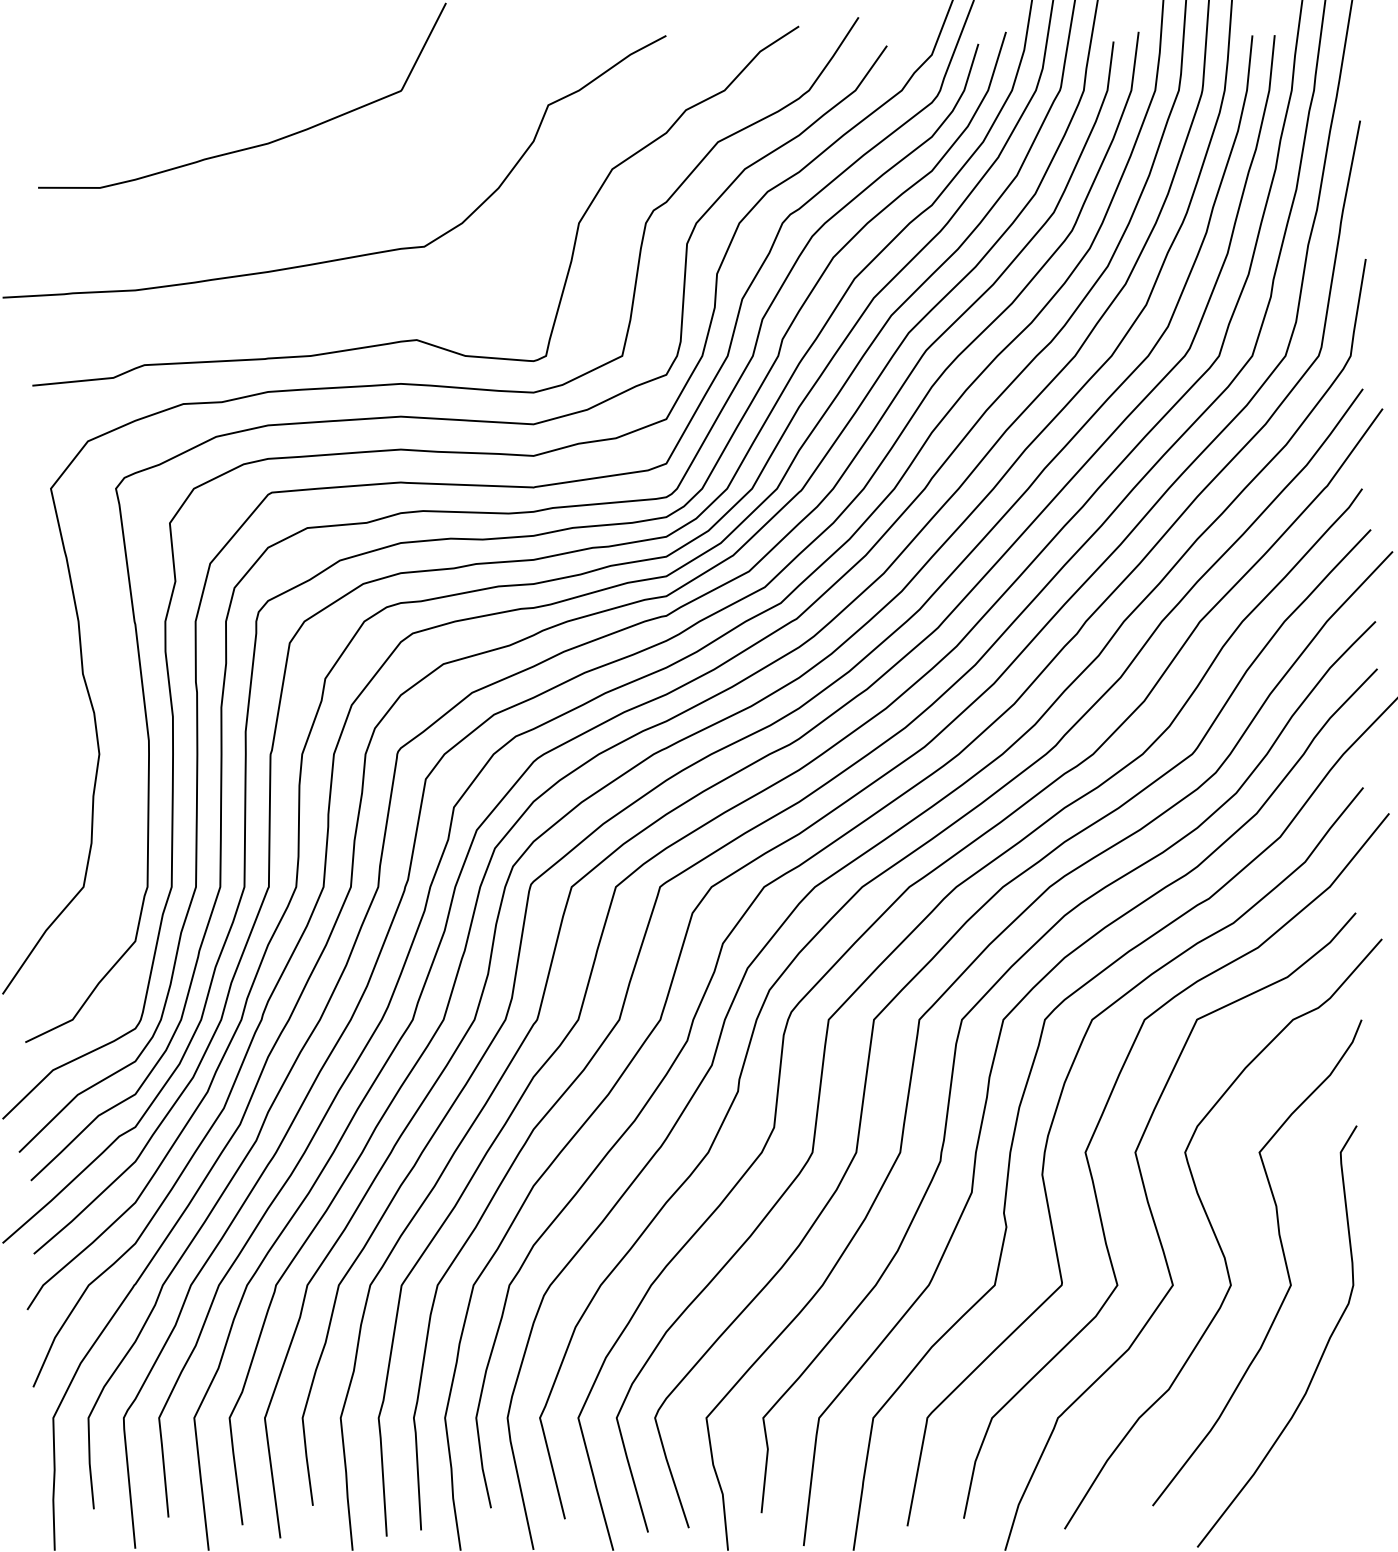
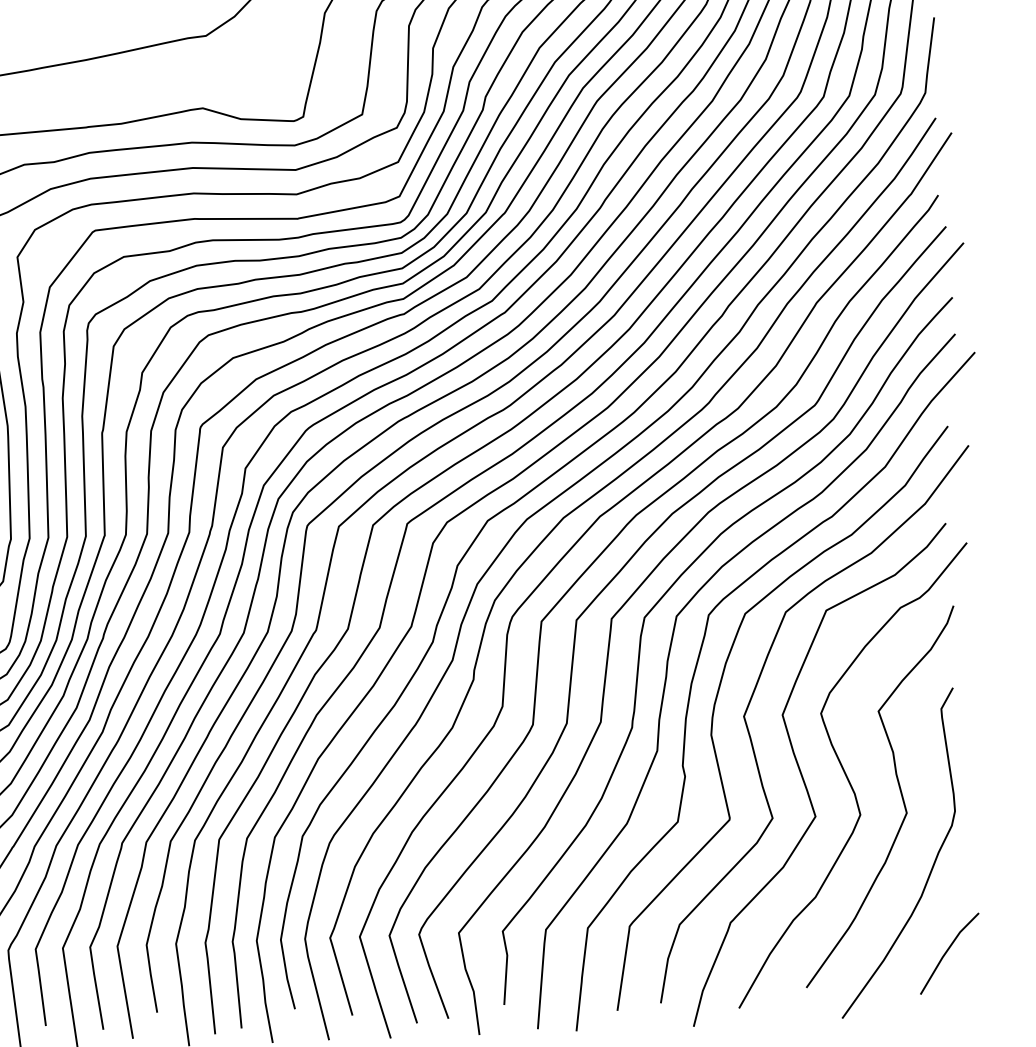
line: (1337, 1465) -> (948, 951), added

